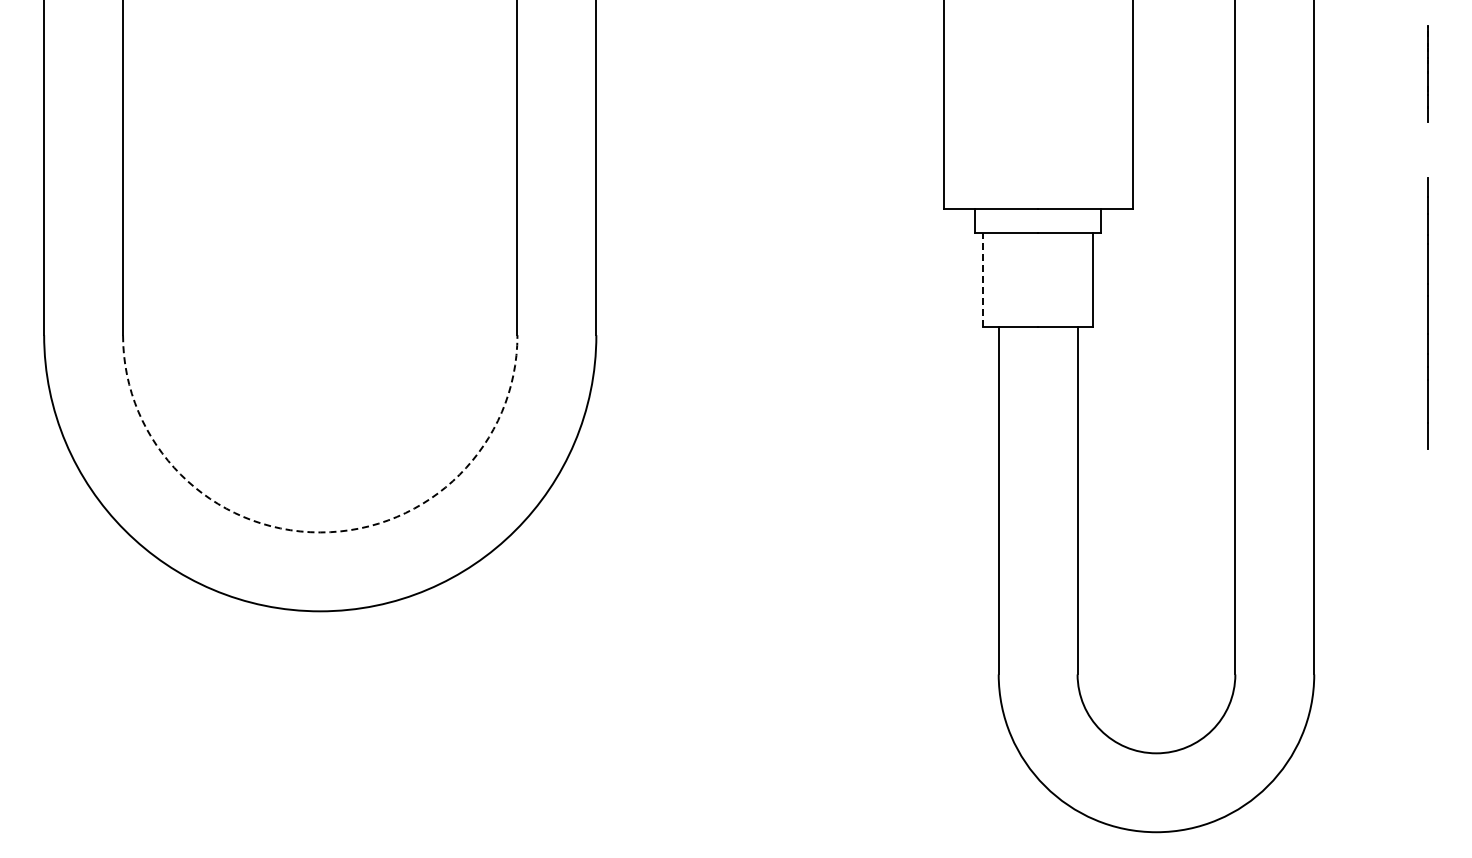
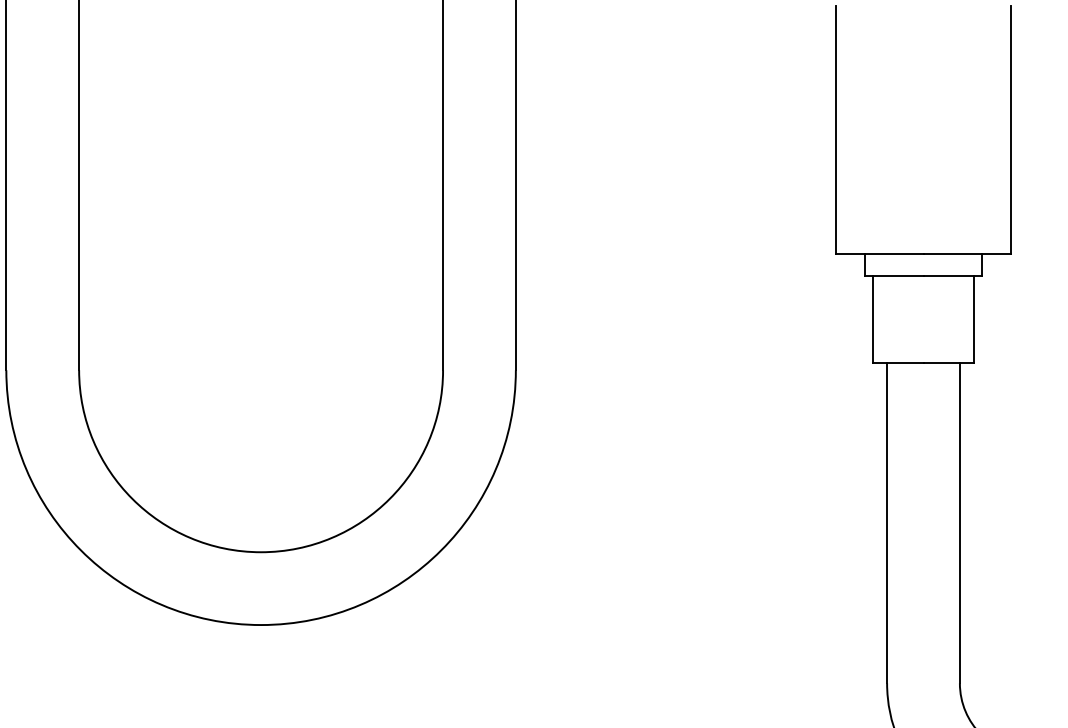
line: (982, 279) -> (872, 318), dashed -> solid
arc: (320, 532) -> (261, 552), dashed -> solid

